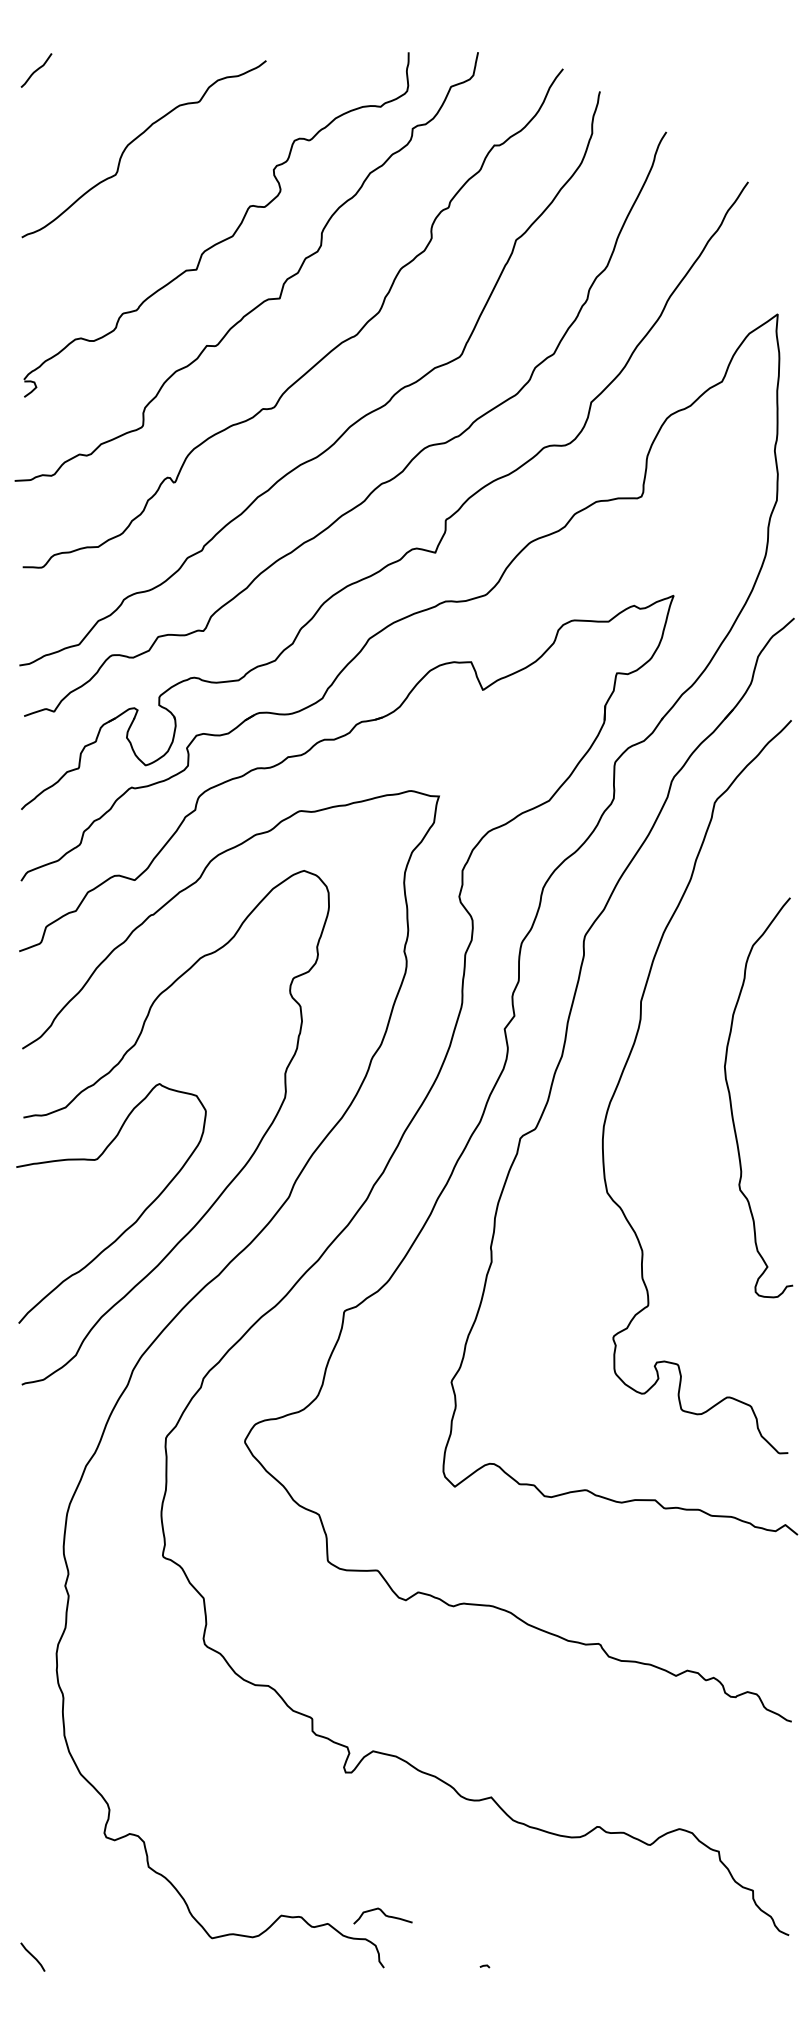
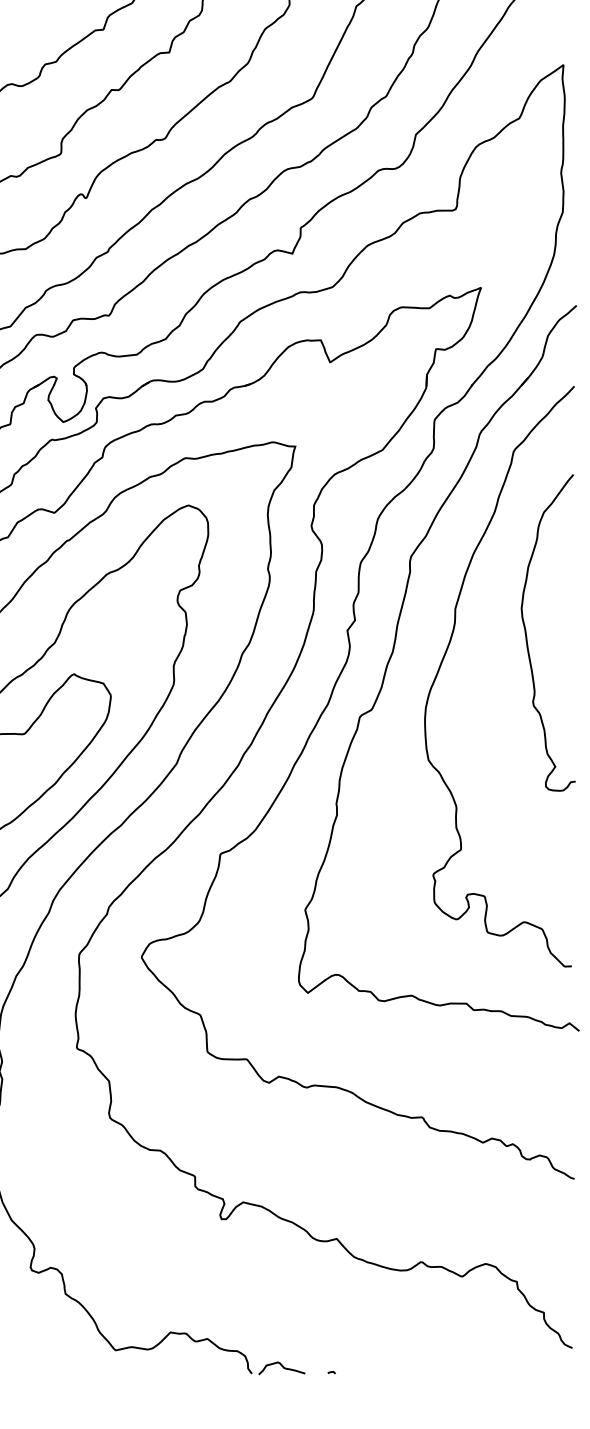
curve: (731, 1099) -> (526, 634), moved
curve: (383, 1914) -> (282, 1367), moved

